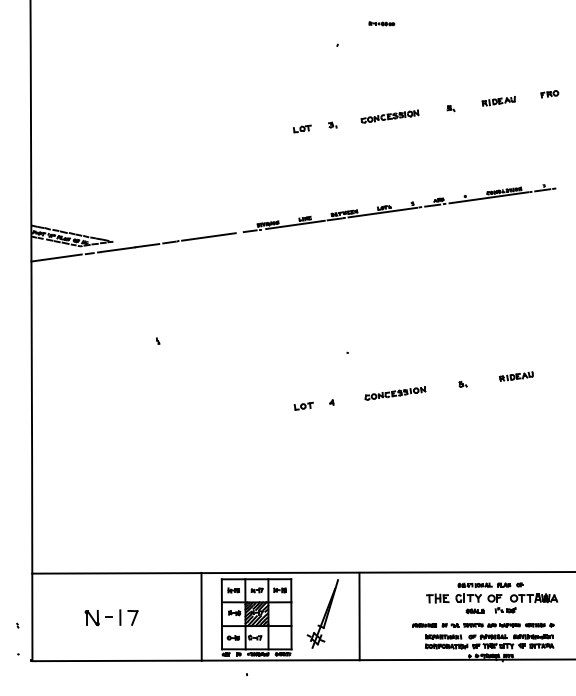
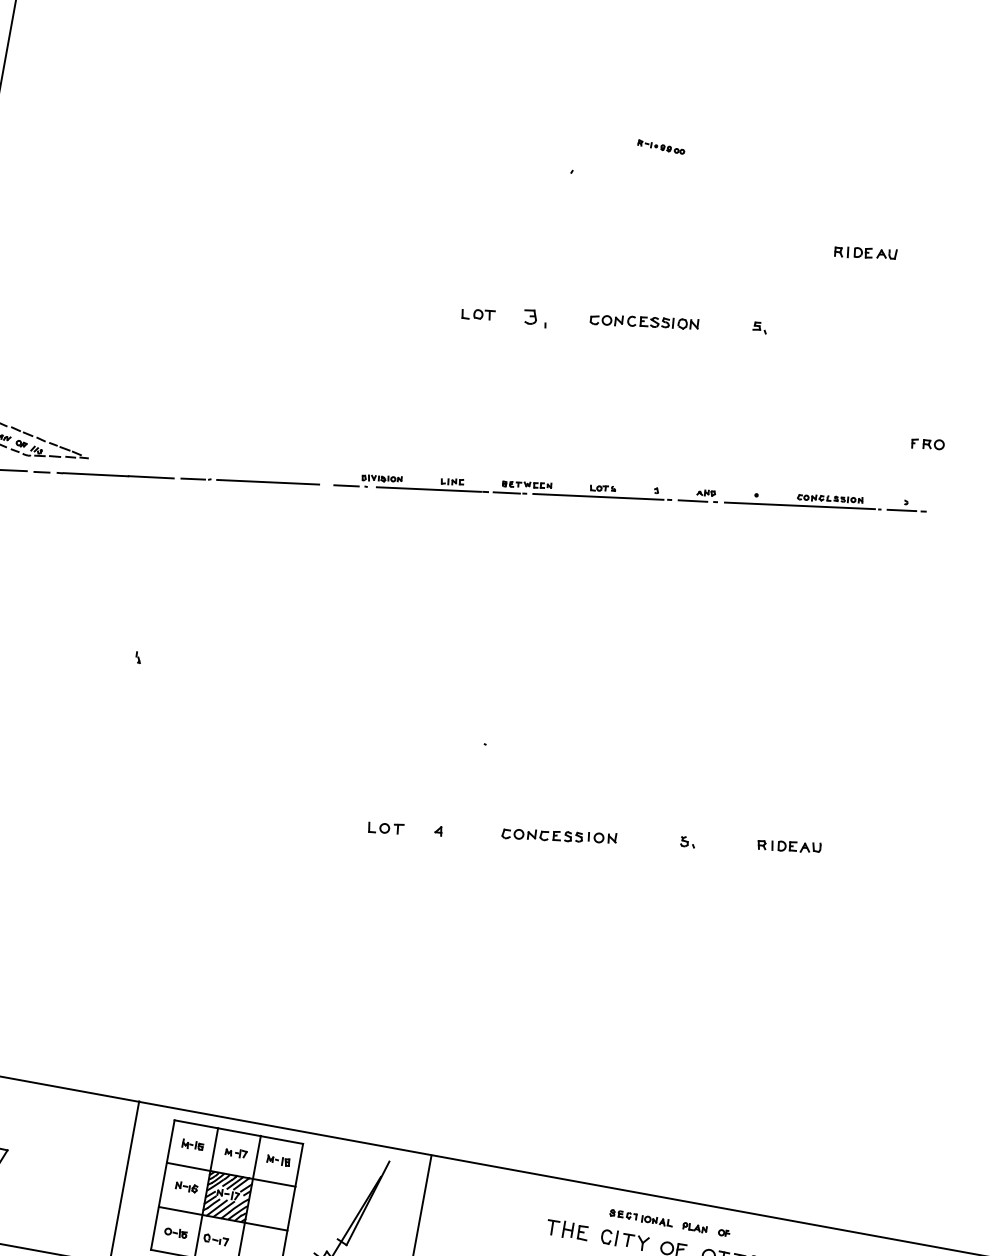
part: (549, 94) -> (927, 444), moved
part: (498, 101) -> (864, 253), moved
part: (332, 124) -> (535, 316), size x1.6

